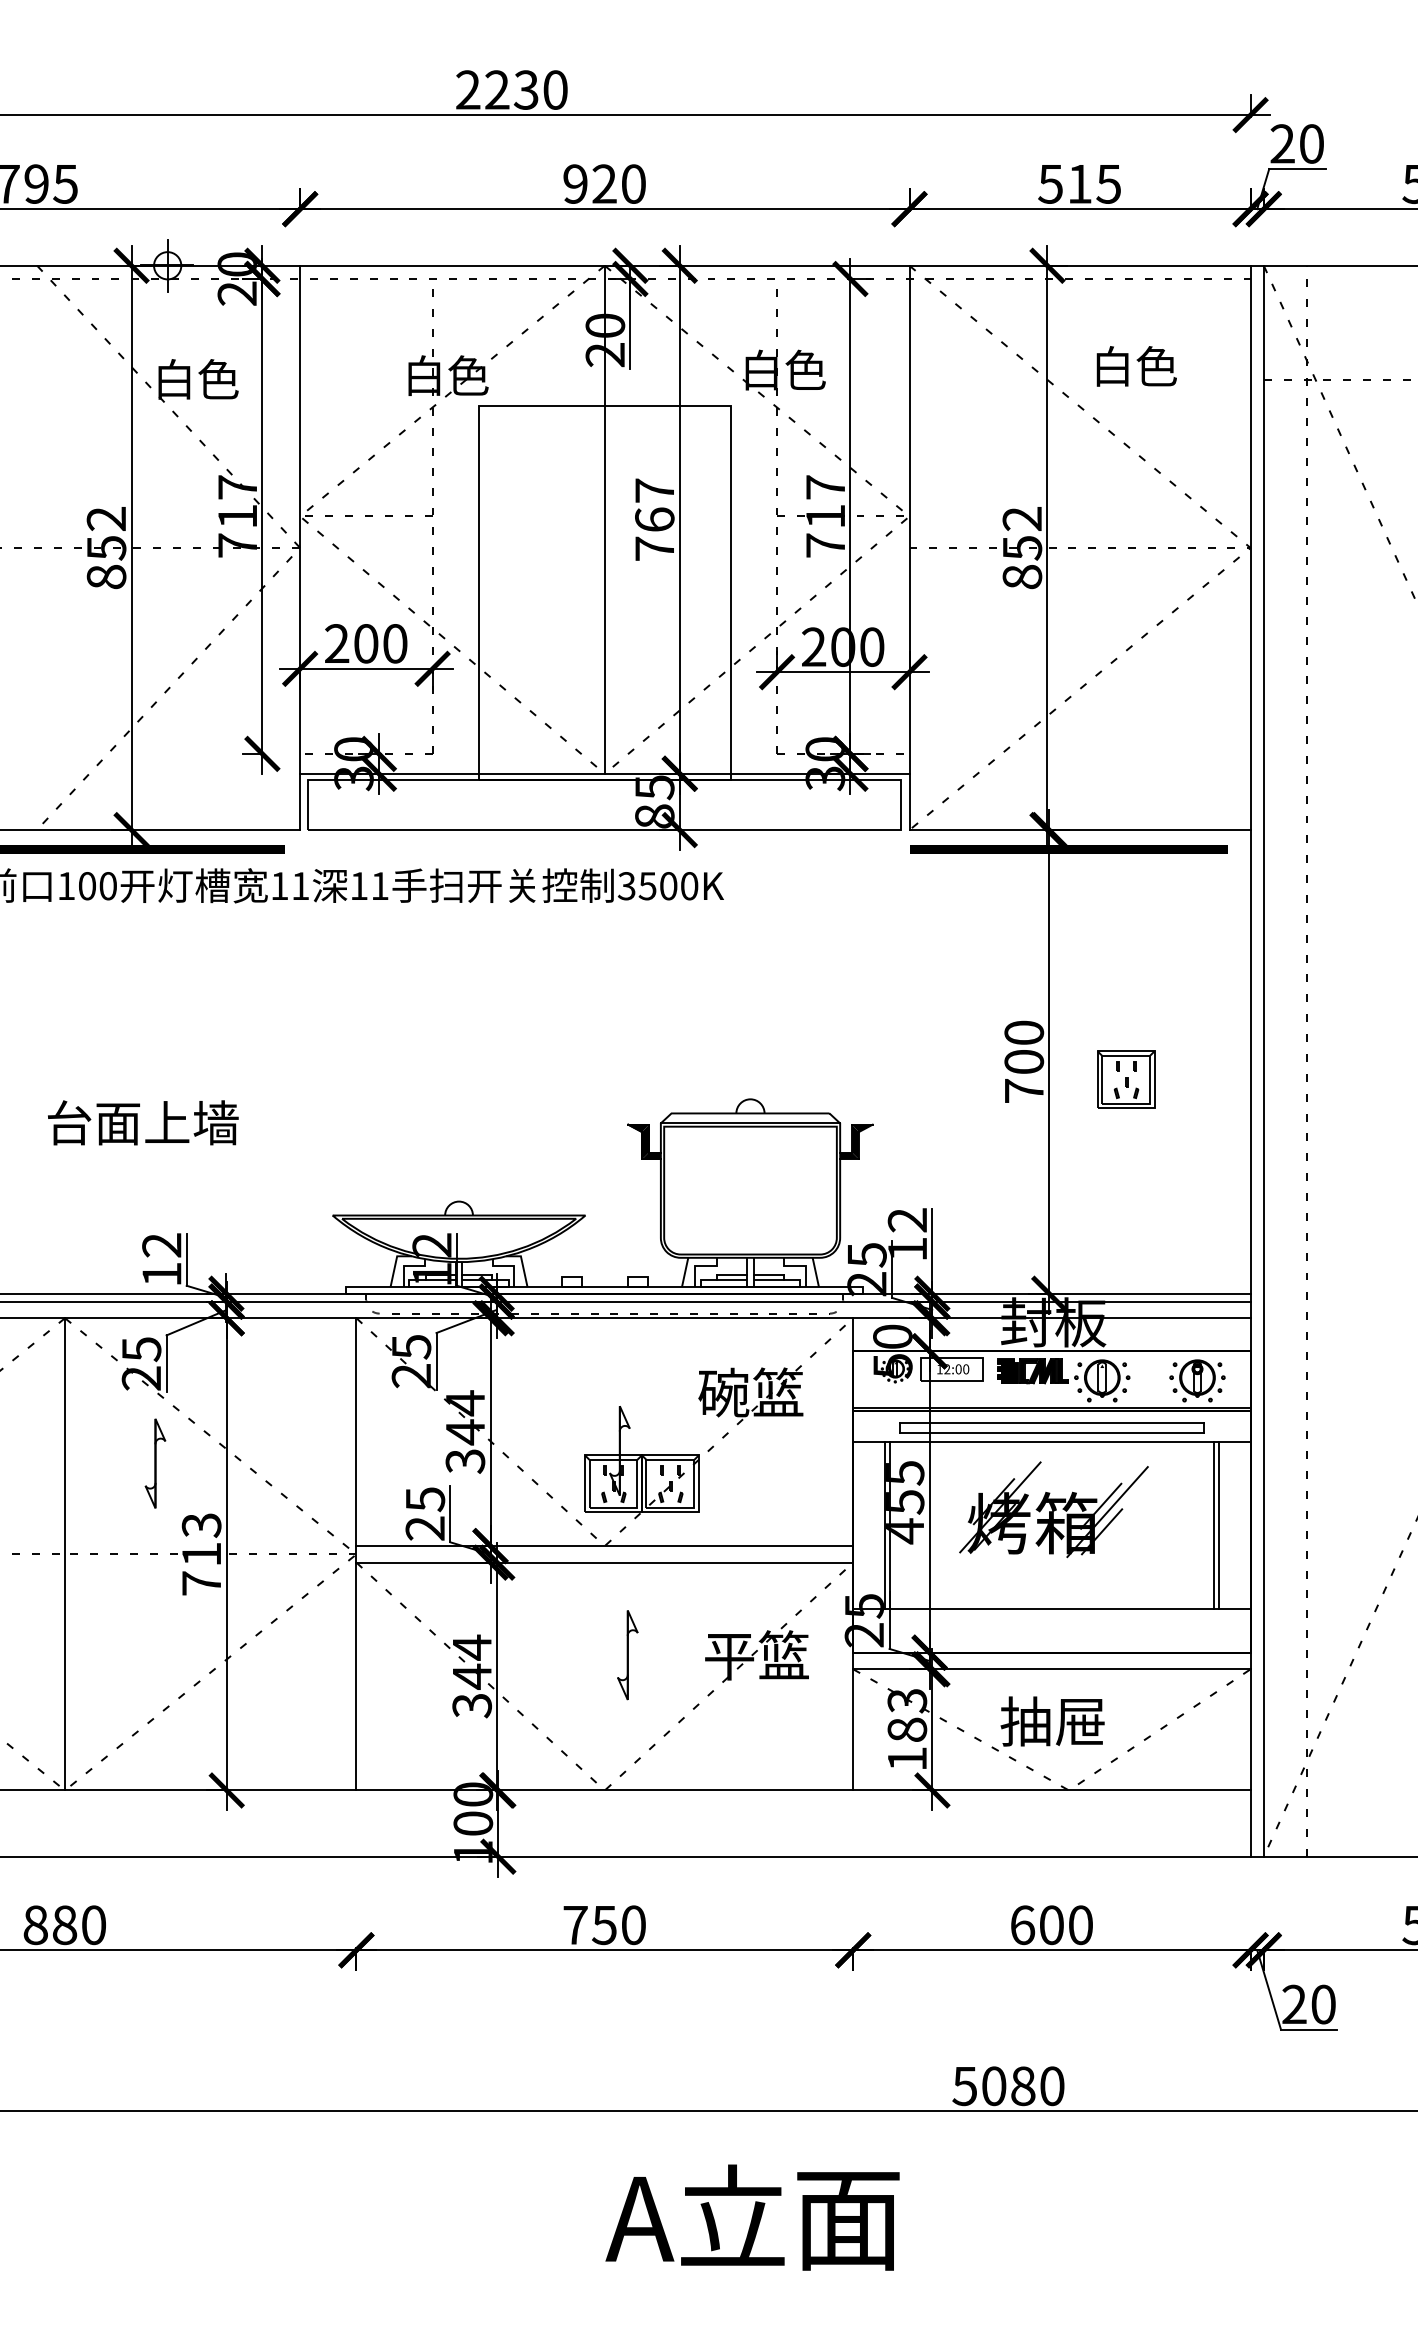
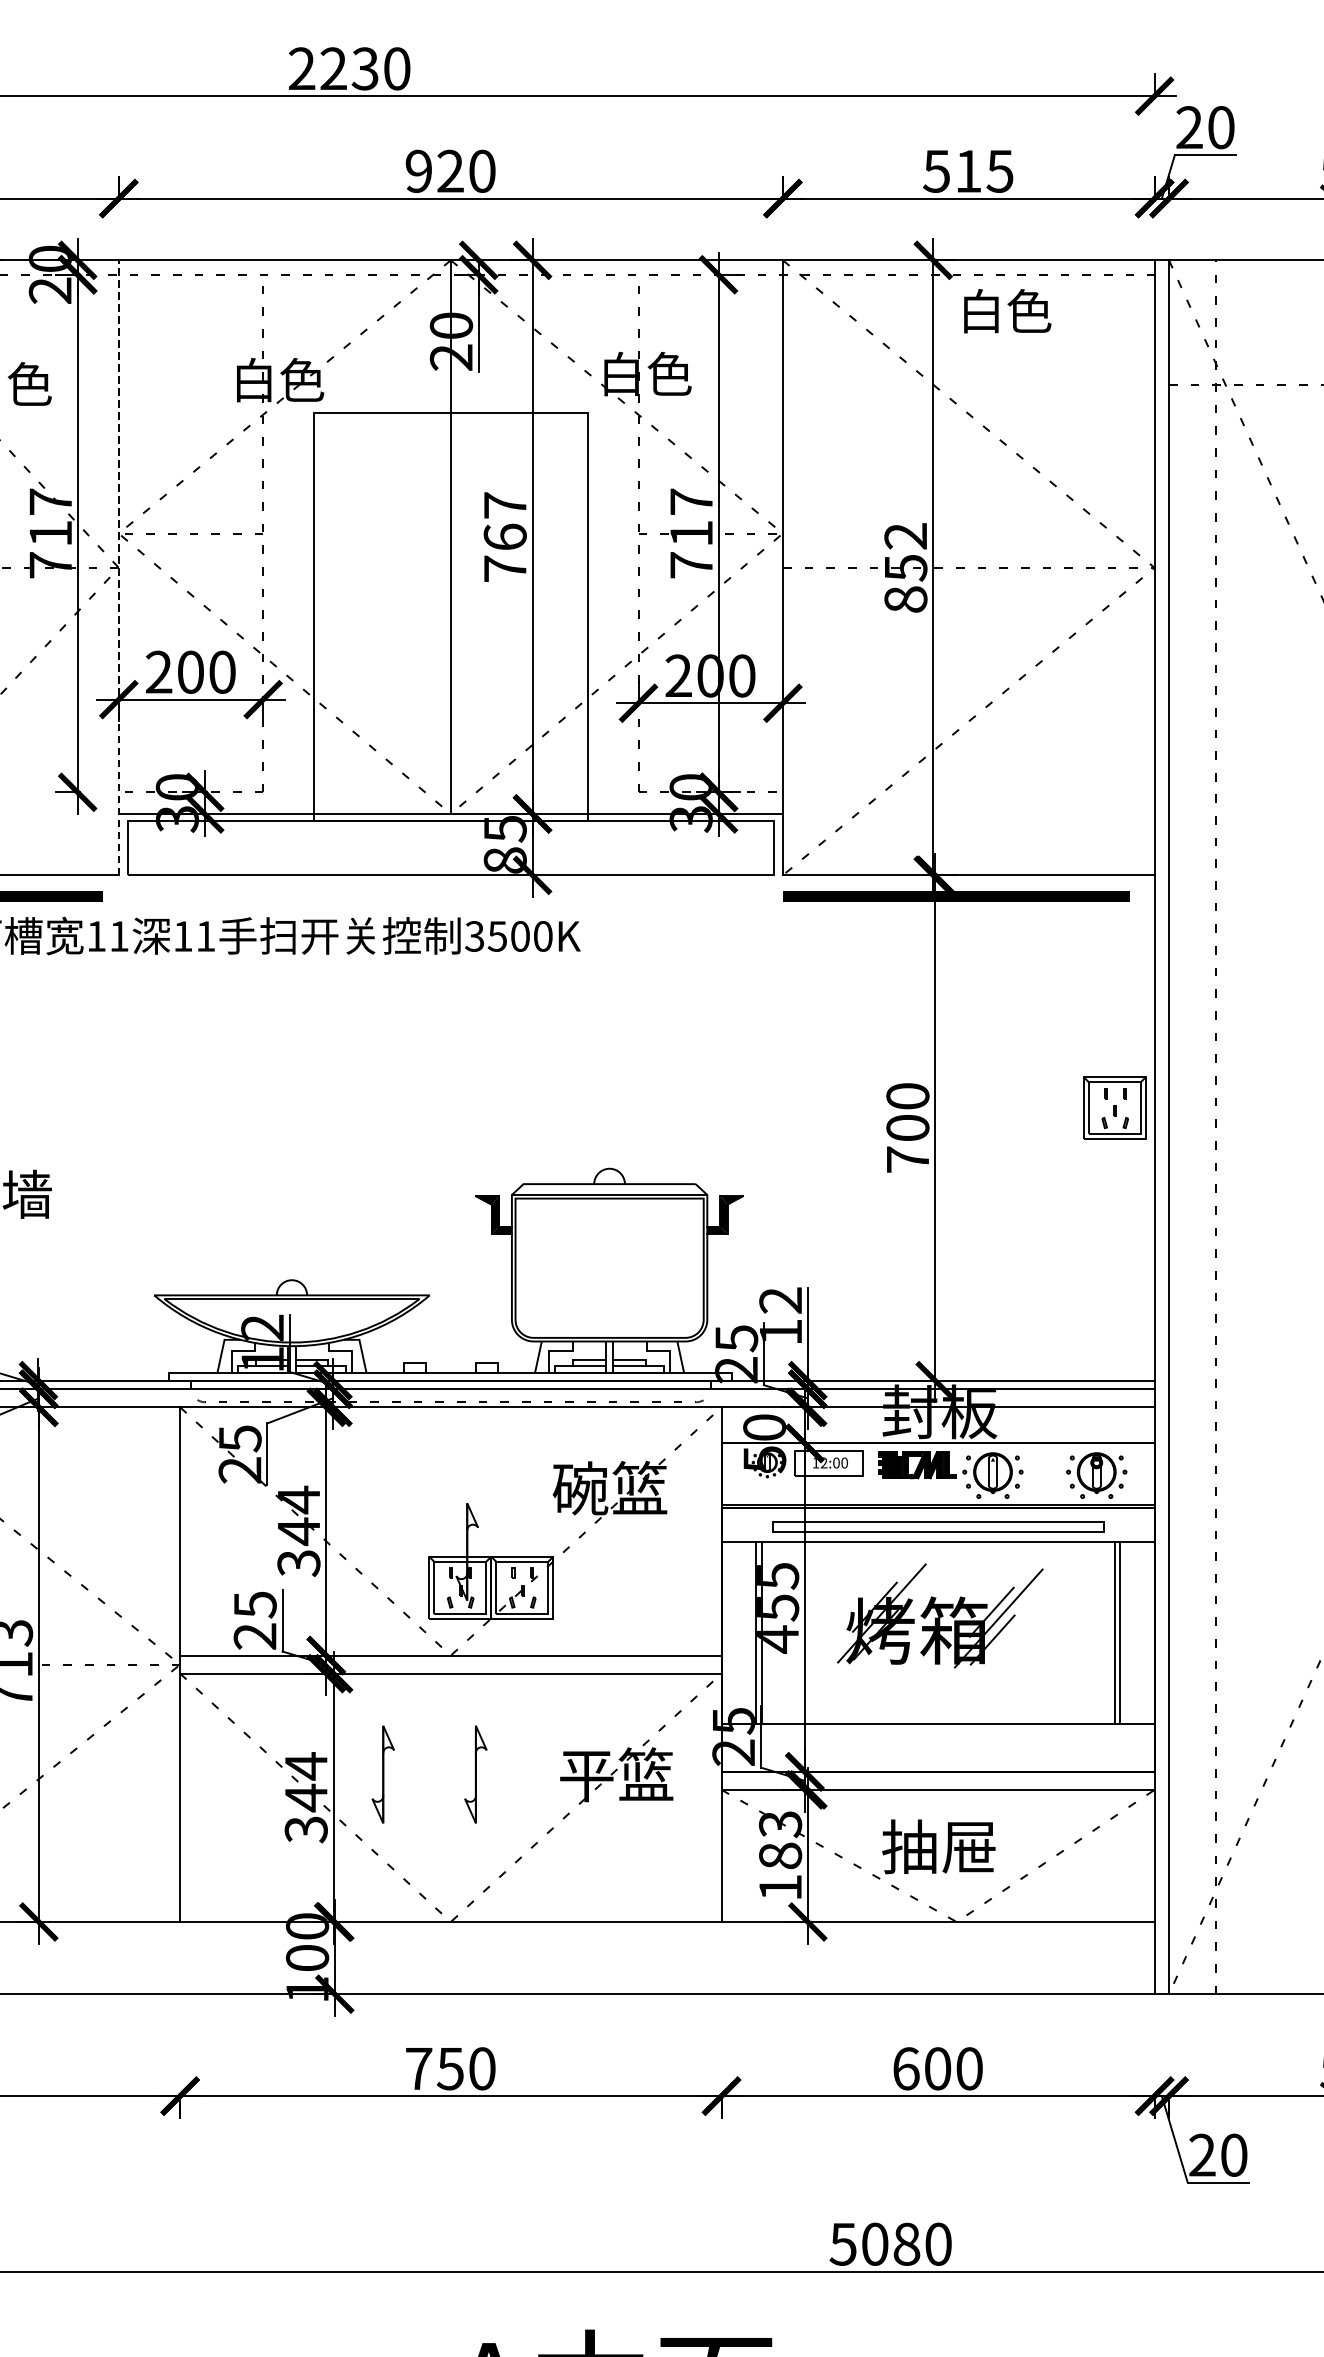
text: (1136, 366) -> (1007, 311), moved
line: (300, 547) -> (119, 567), solid -> dashed
part: (1126, 1079) -> (1115, 1107), moved
part: (542, 1655) -> (382, 1774), added

